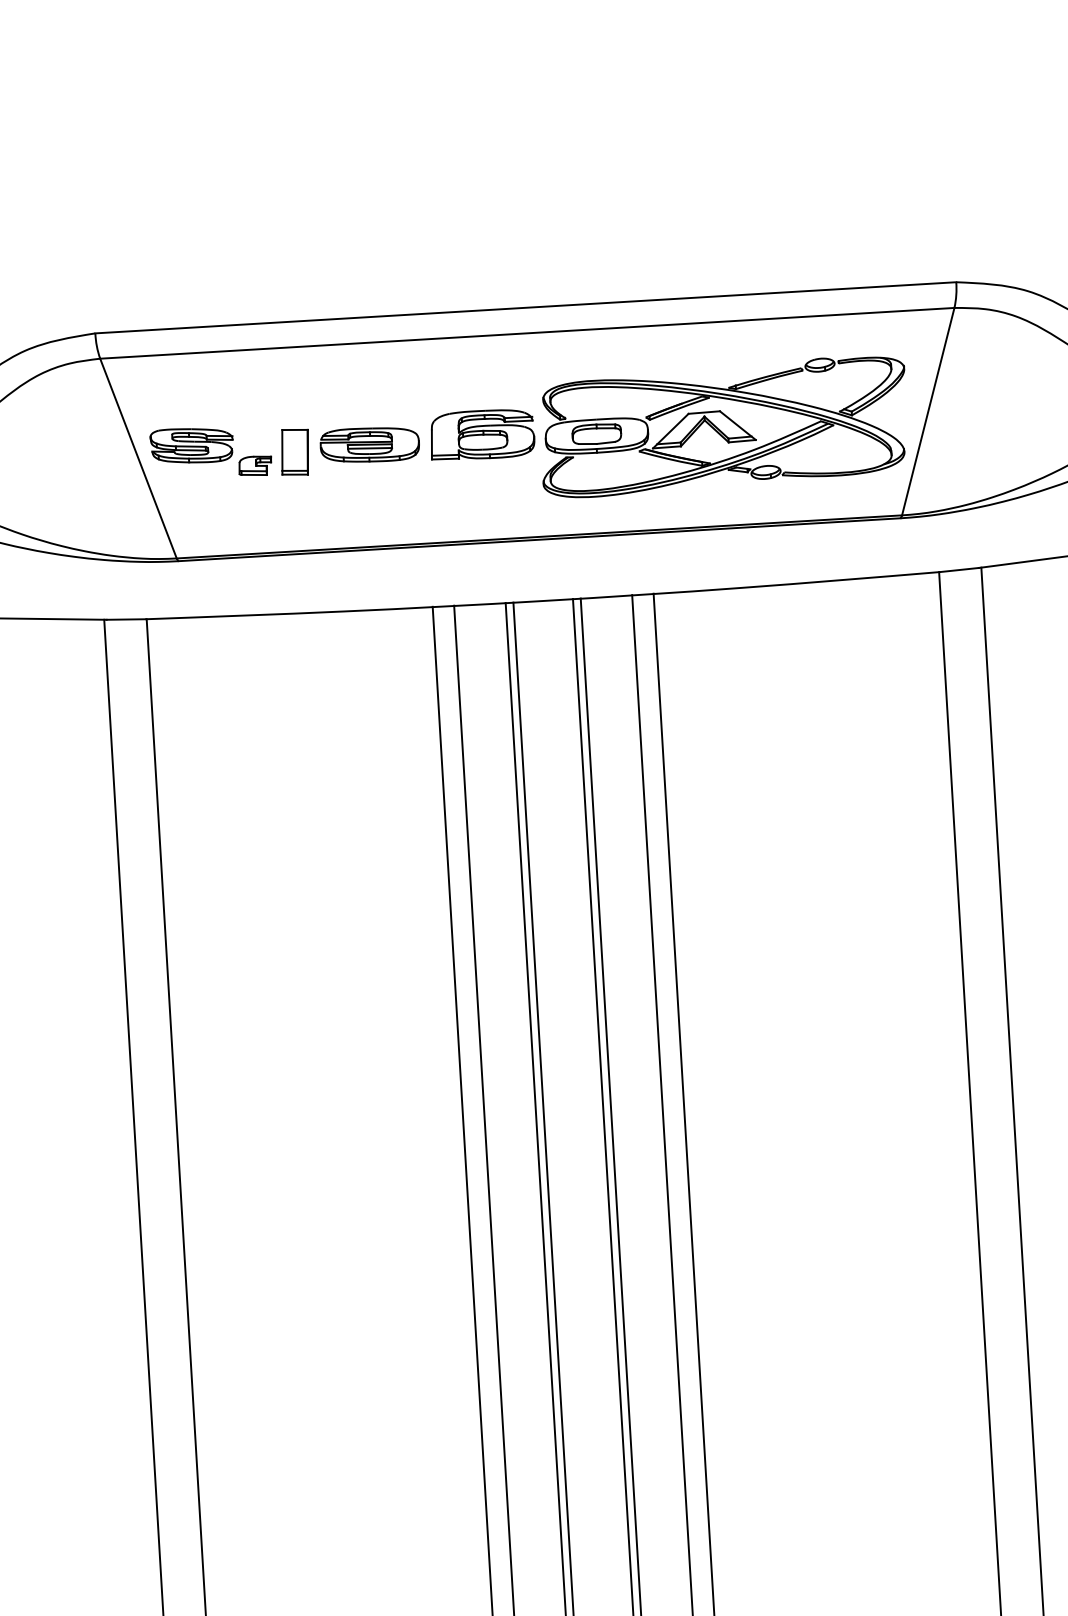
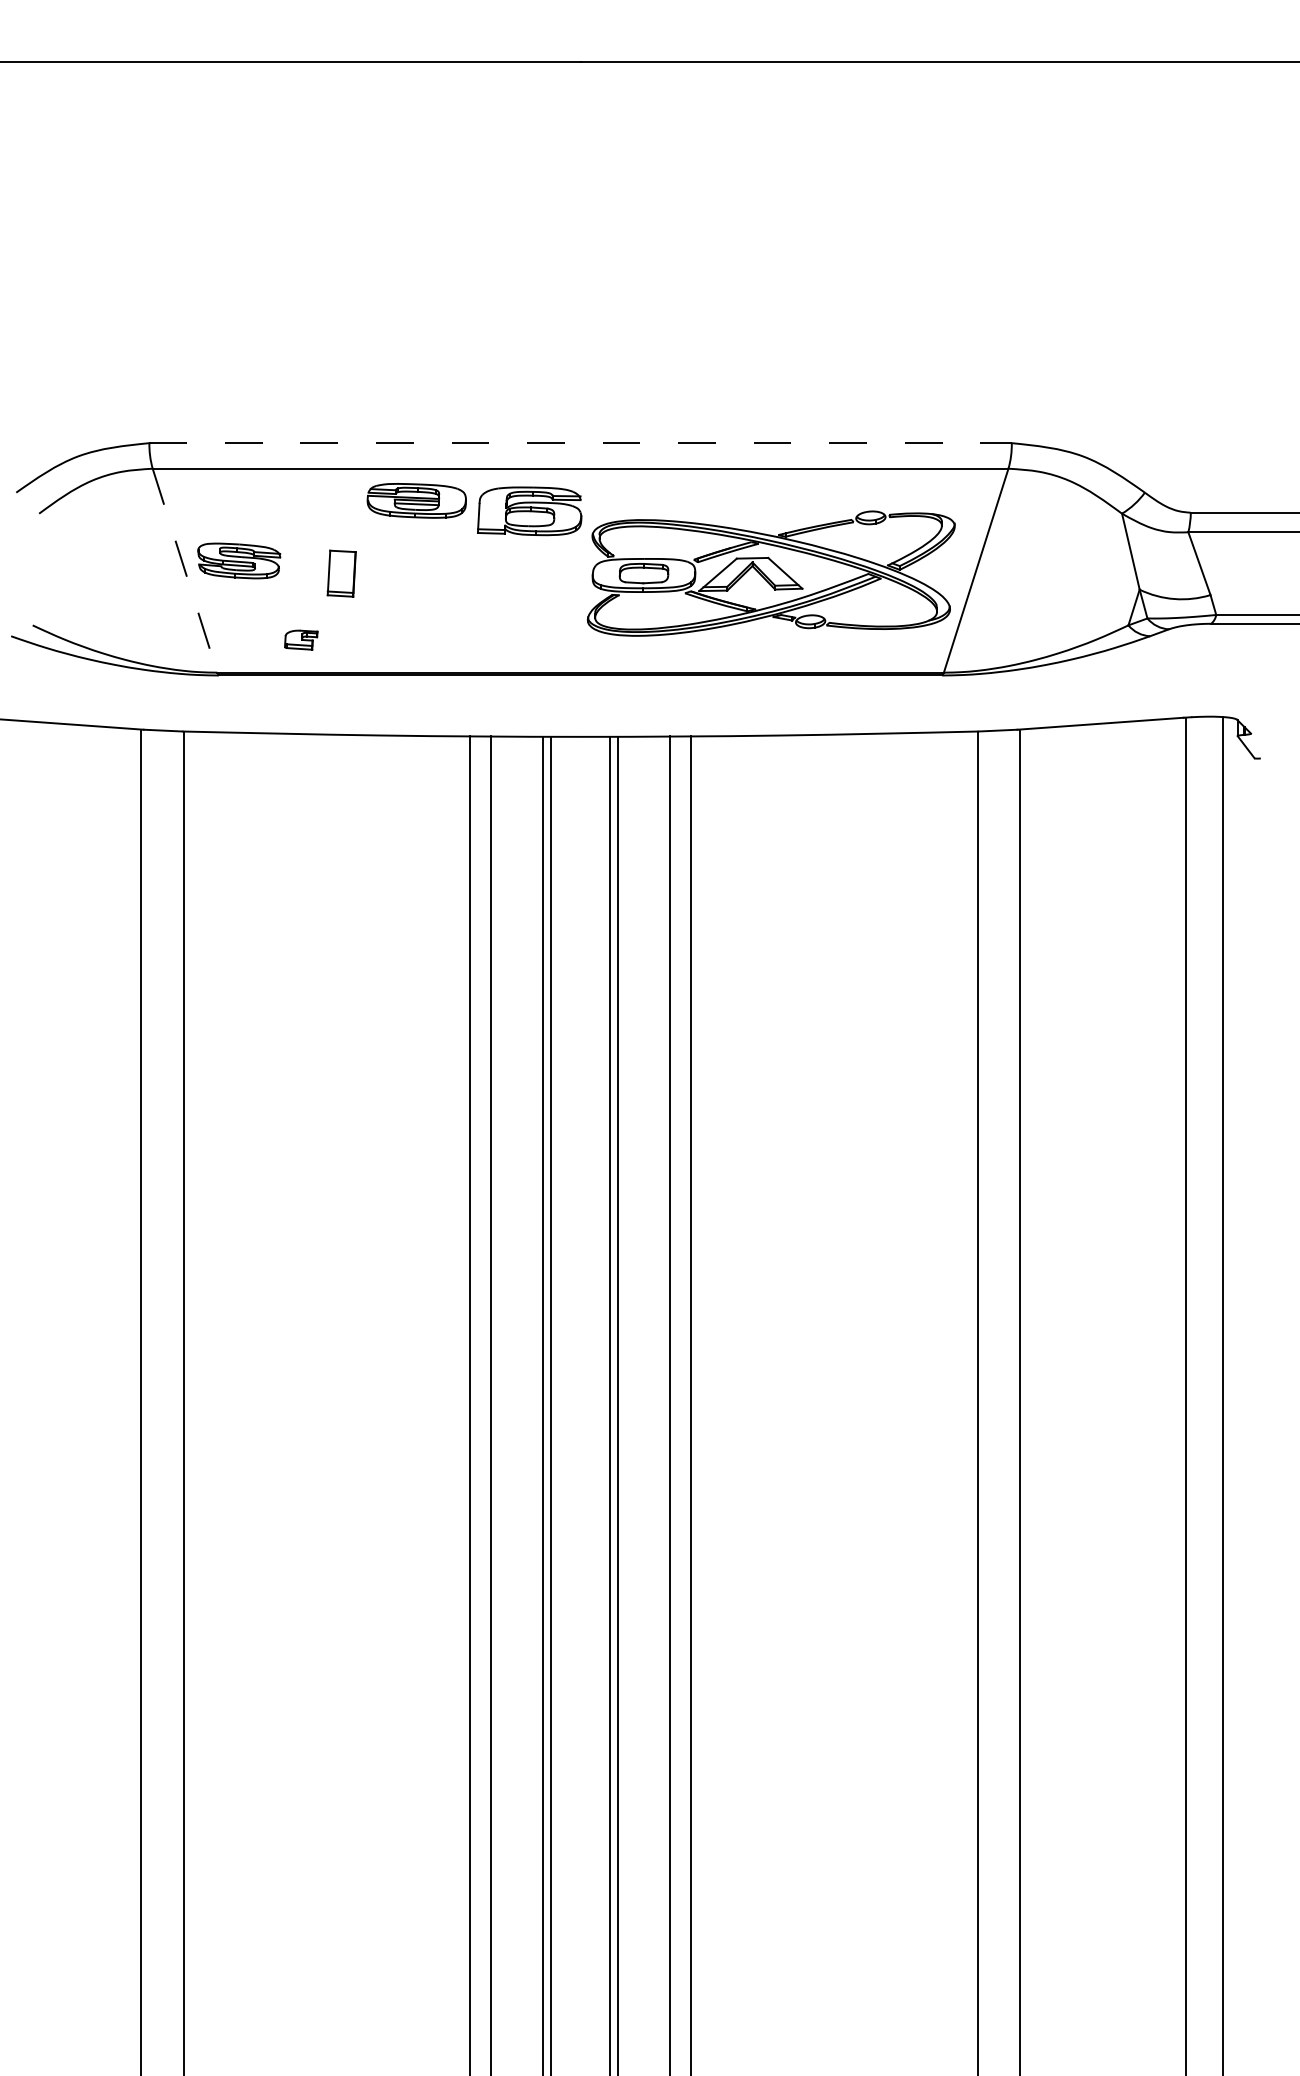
line: (526, 308) -> (581, 443), solid -> dashed
part: (482, 434) -> (529, 511), moved
part: (369, 444) -> (416, 500), moved
line: (138, 458) -> (185, 570), solid -> dashed
part: (255, 465) -> (301, 639), moved

